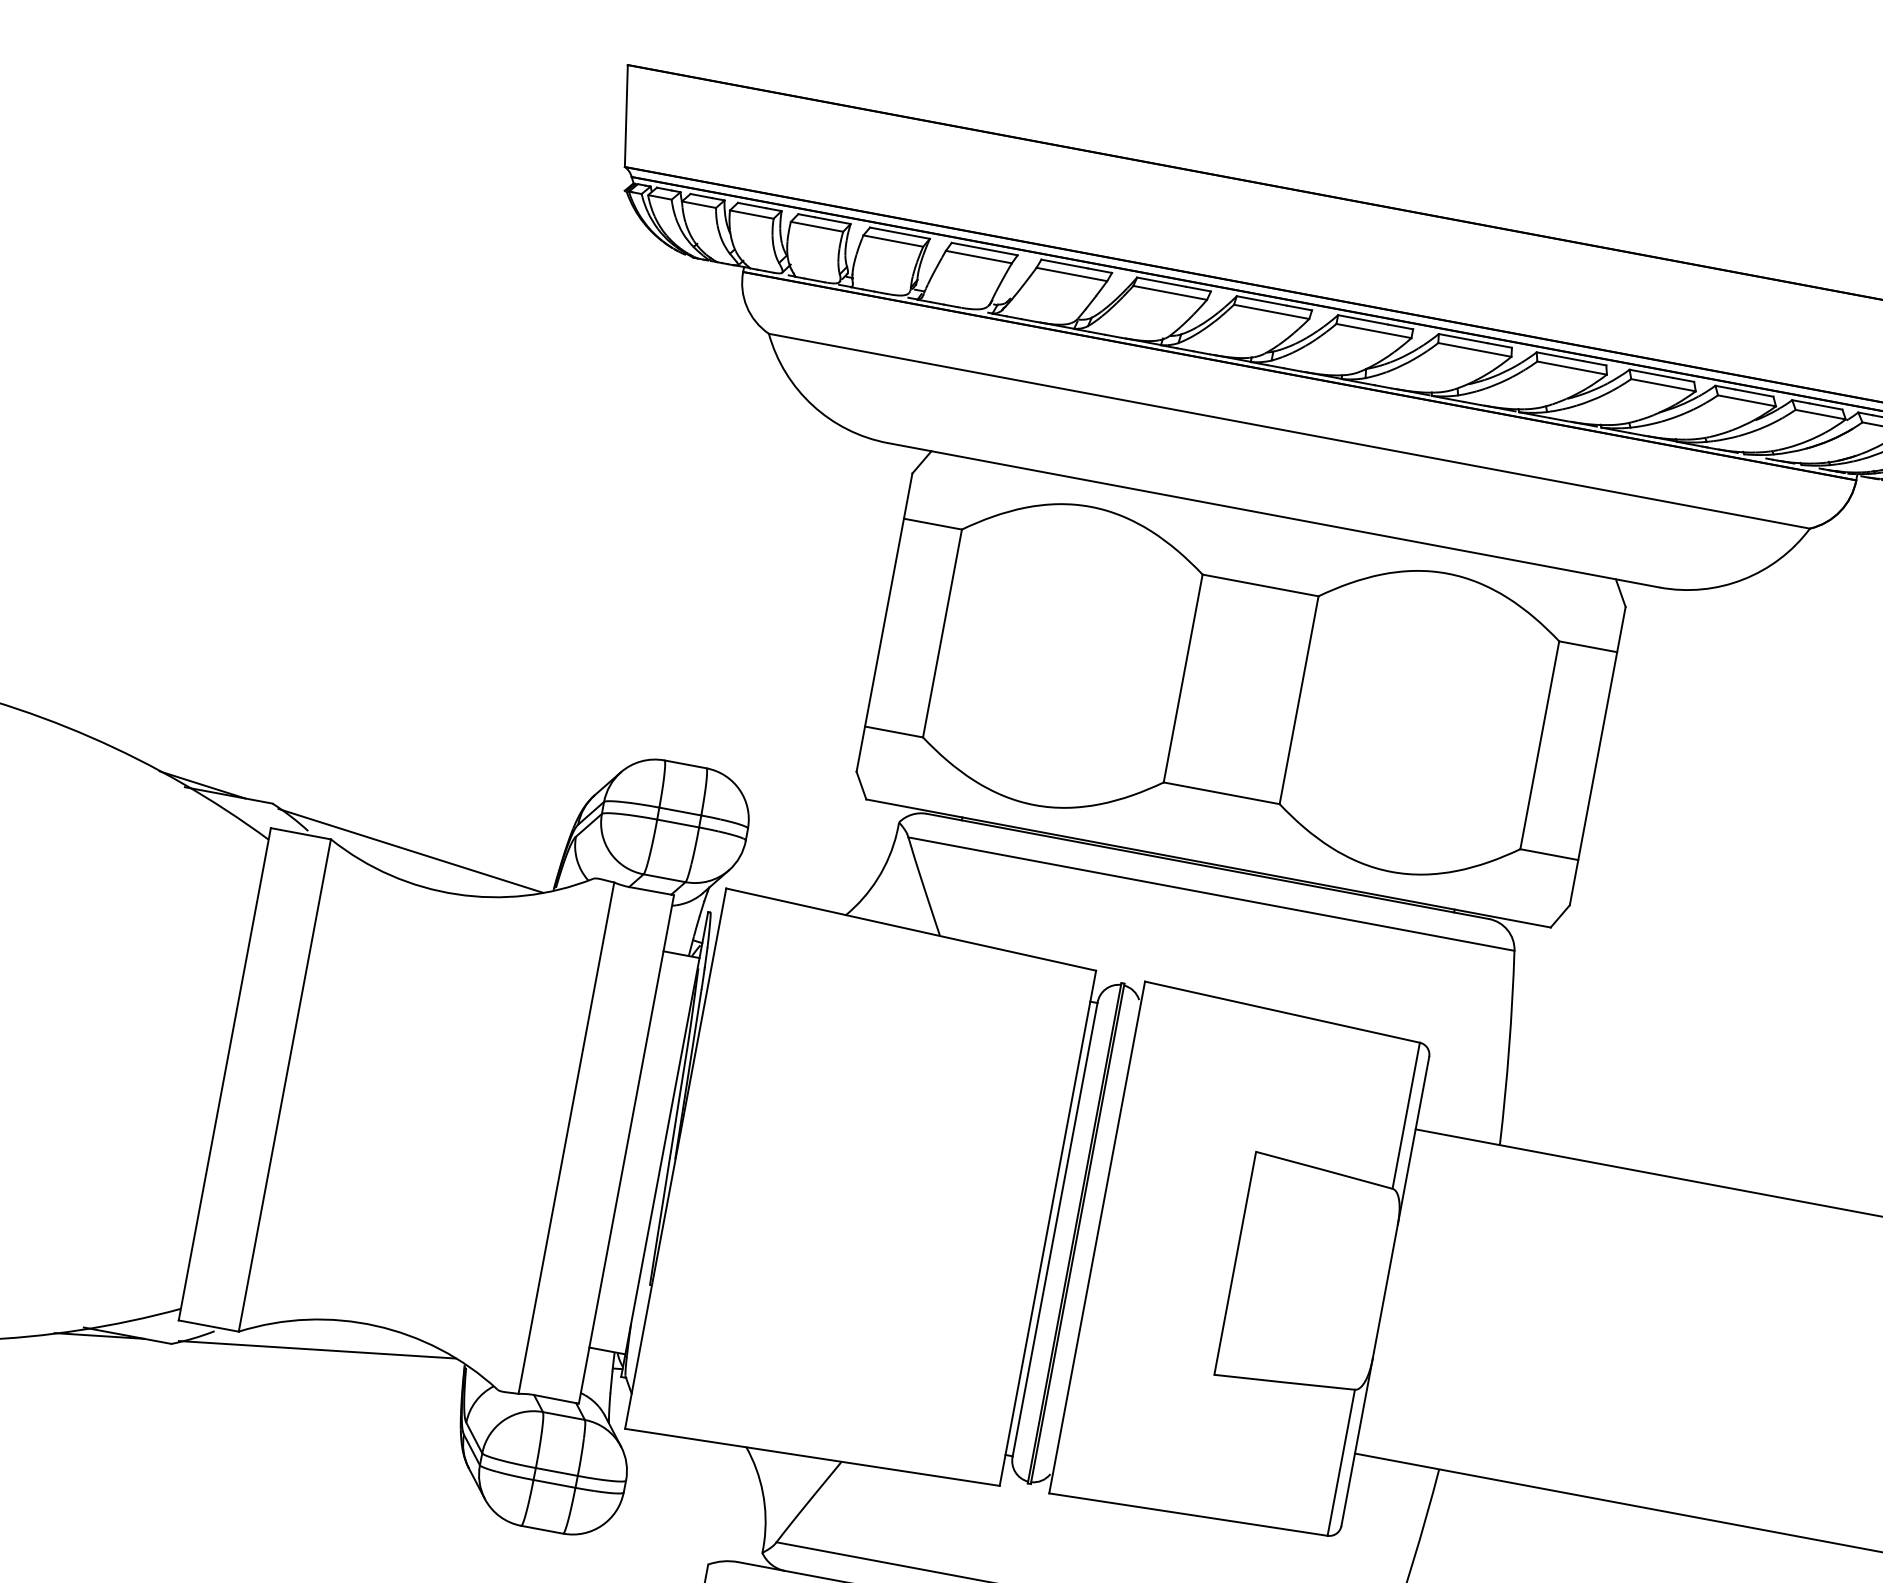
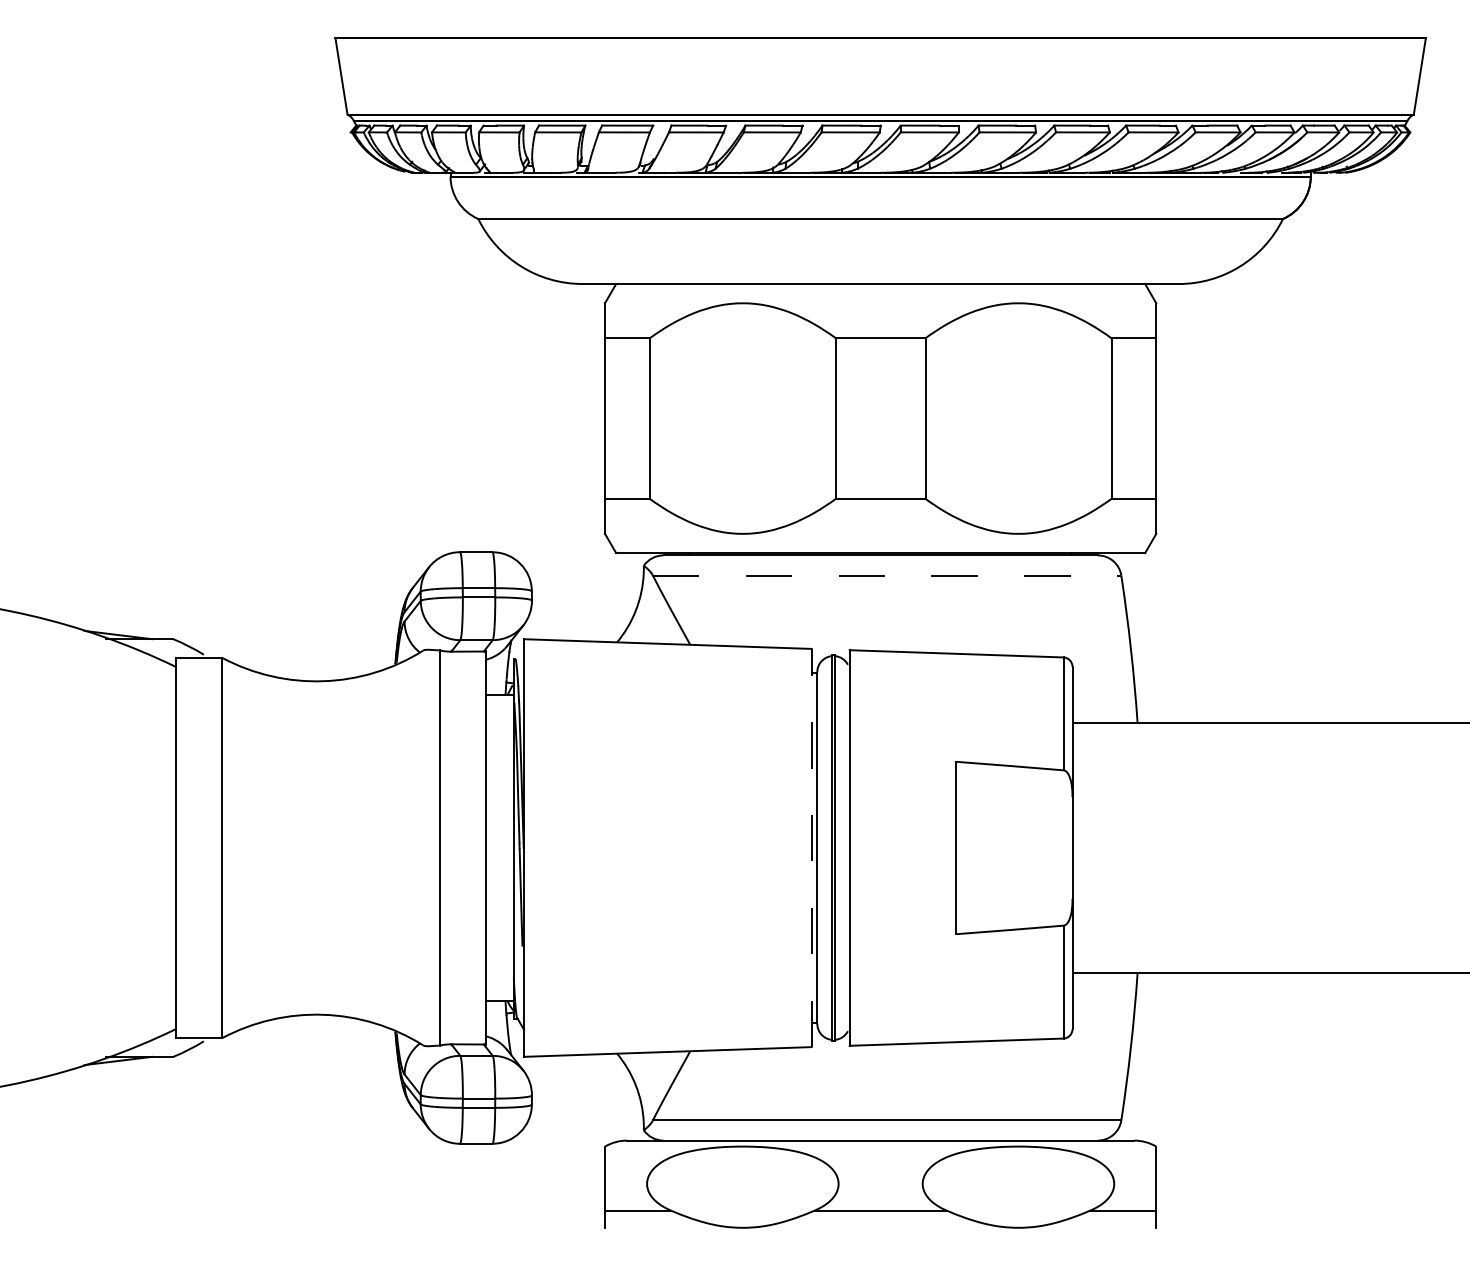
line: (409, 851) -> (282, 655), removed
line: (1211, 894) -> (887, 575), solid -> dashed
line: (1047, 1227) -> (811, 847), solid -> dashed
line: (316, 1349) -> (282, 1040), removed

